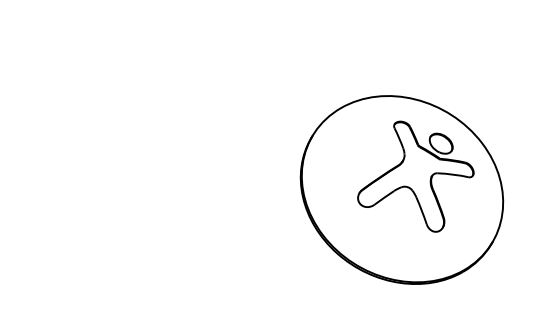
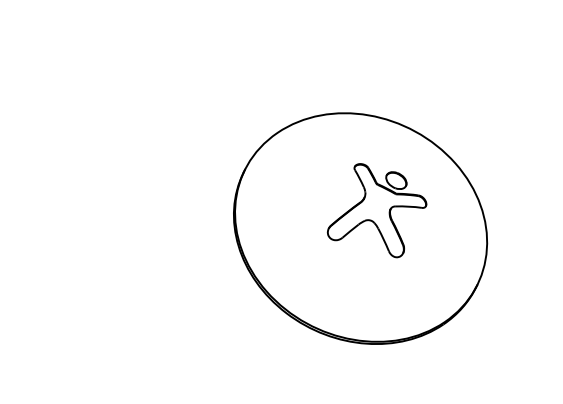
part: (415, 176) -> (376, 210), size x0.7

